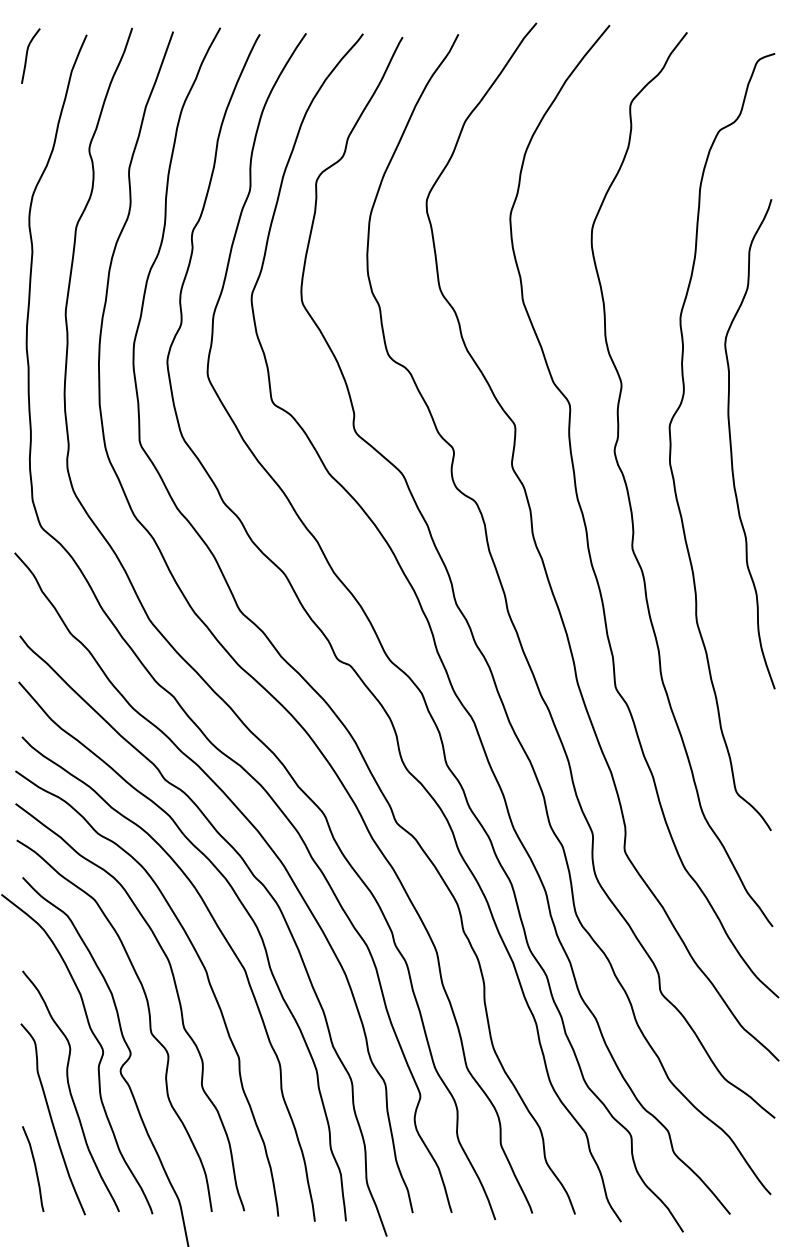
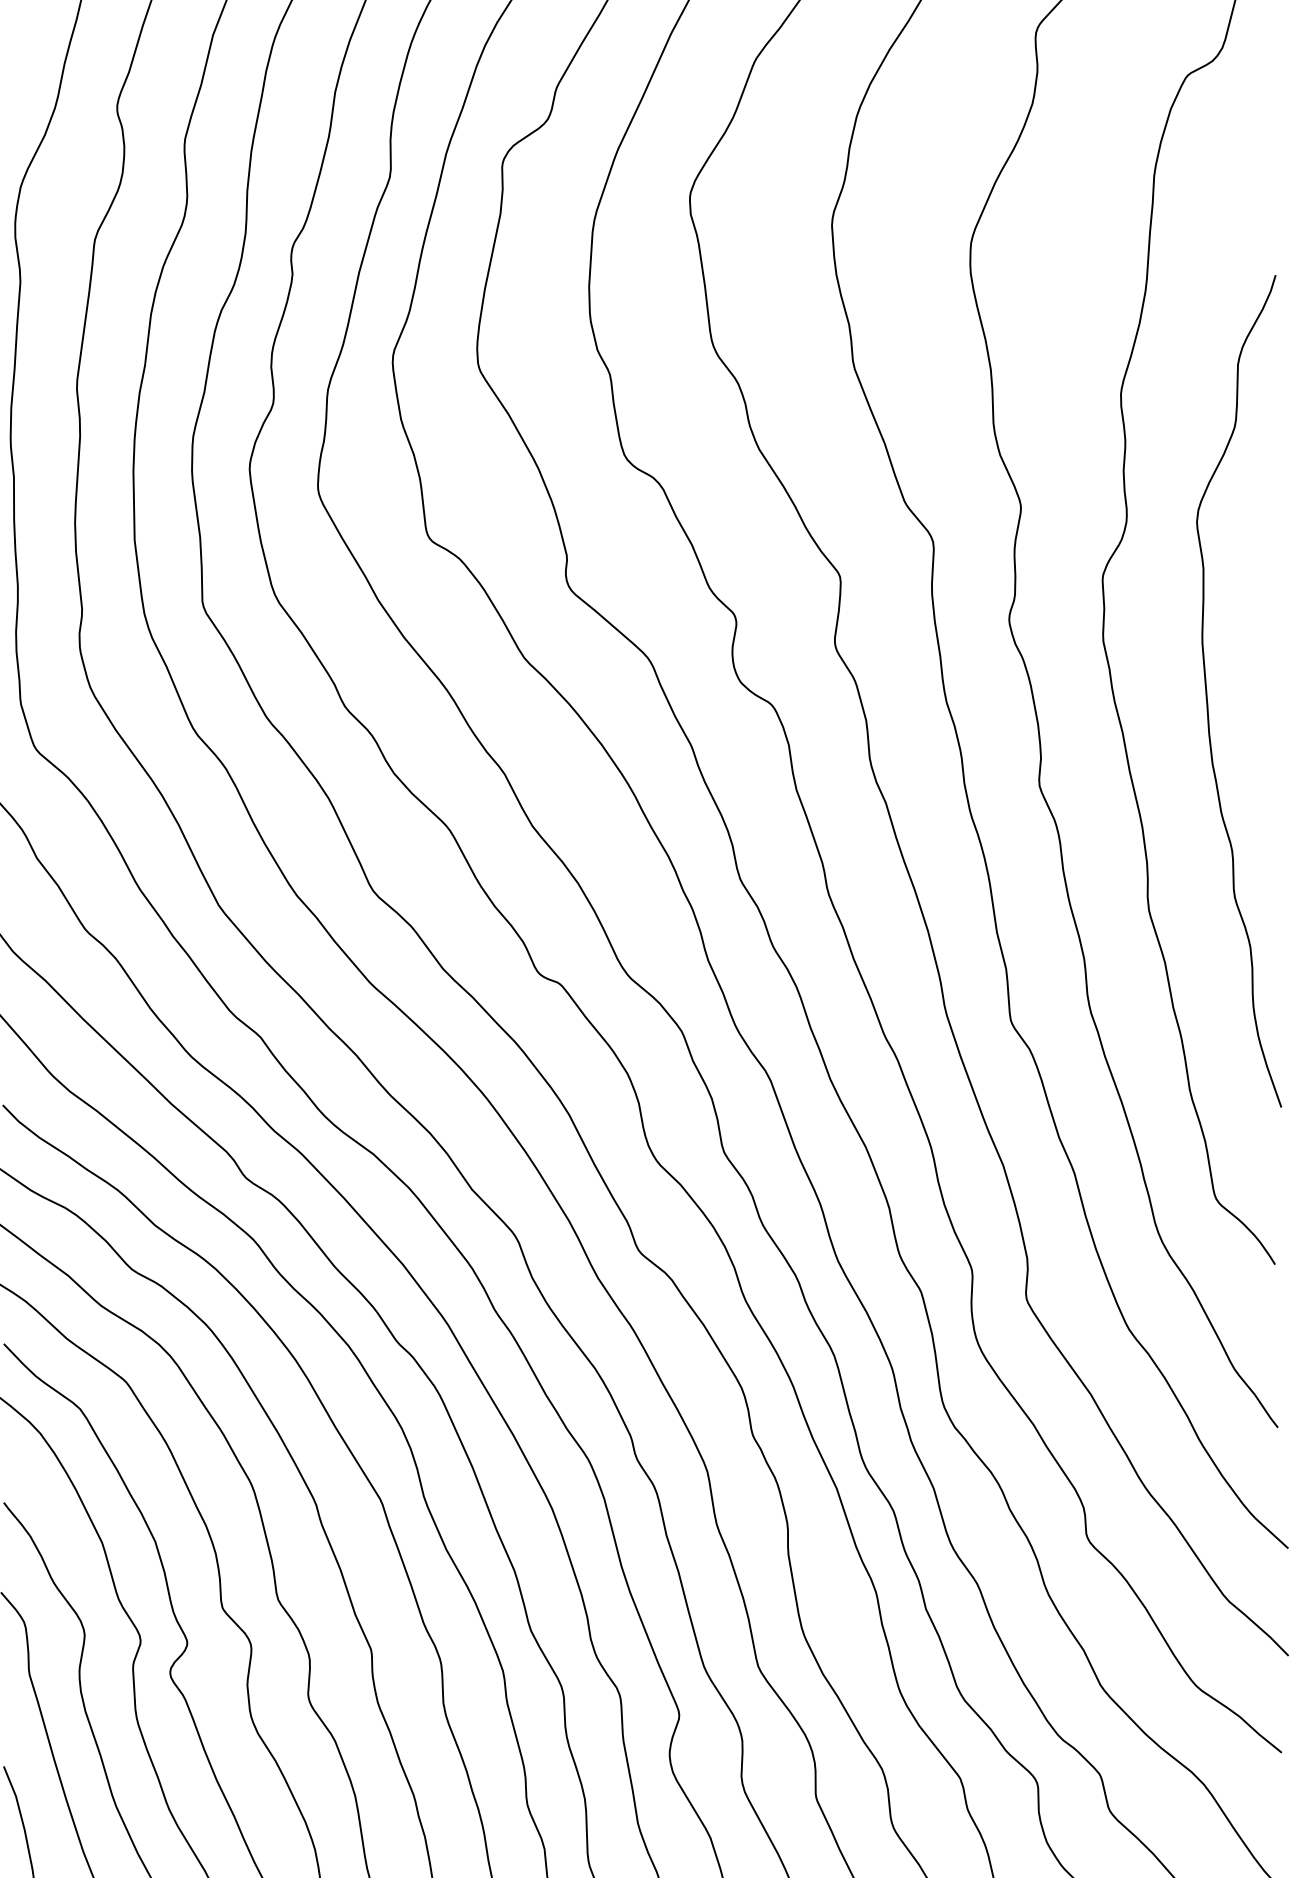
curve: (731, 444) -> (1207, 691), moved

